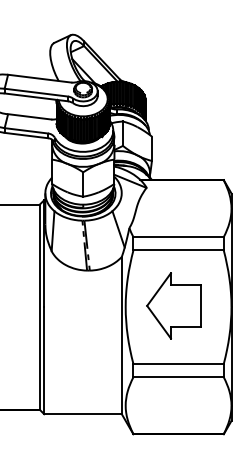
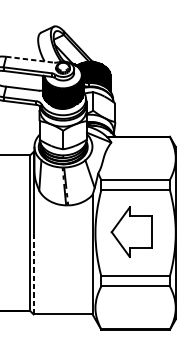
line: (39, 78) -> (30, 59), solid -> dashed
line: (44, 360) -> (33, 273), solid -> dashed

